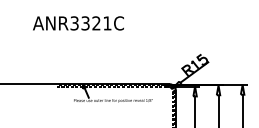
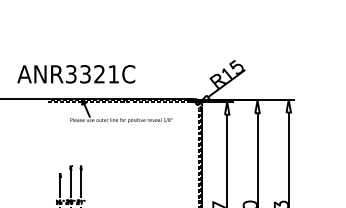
text: (78, 23) -> (76, 74), moved

